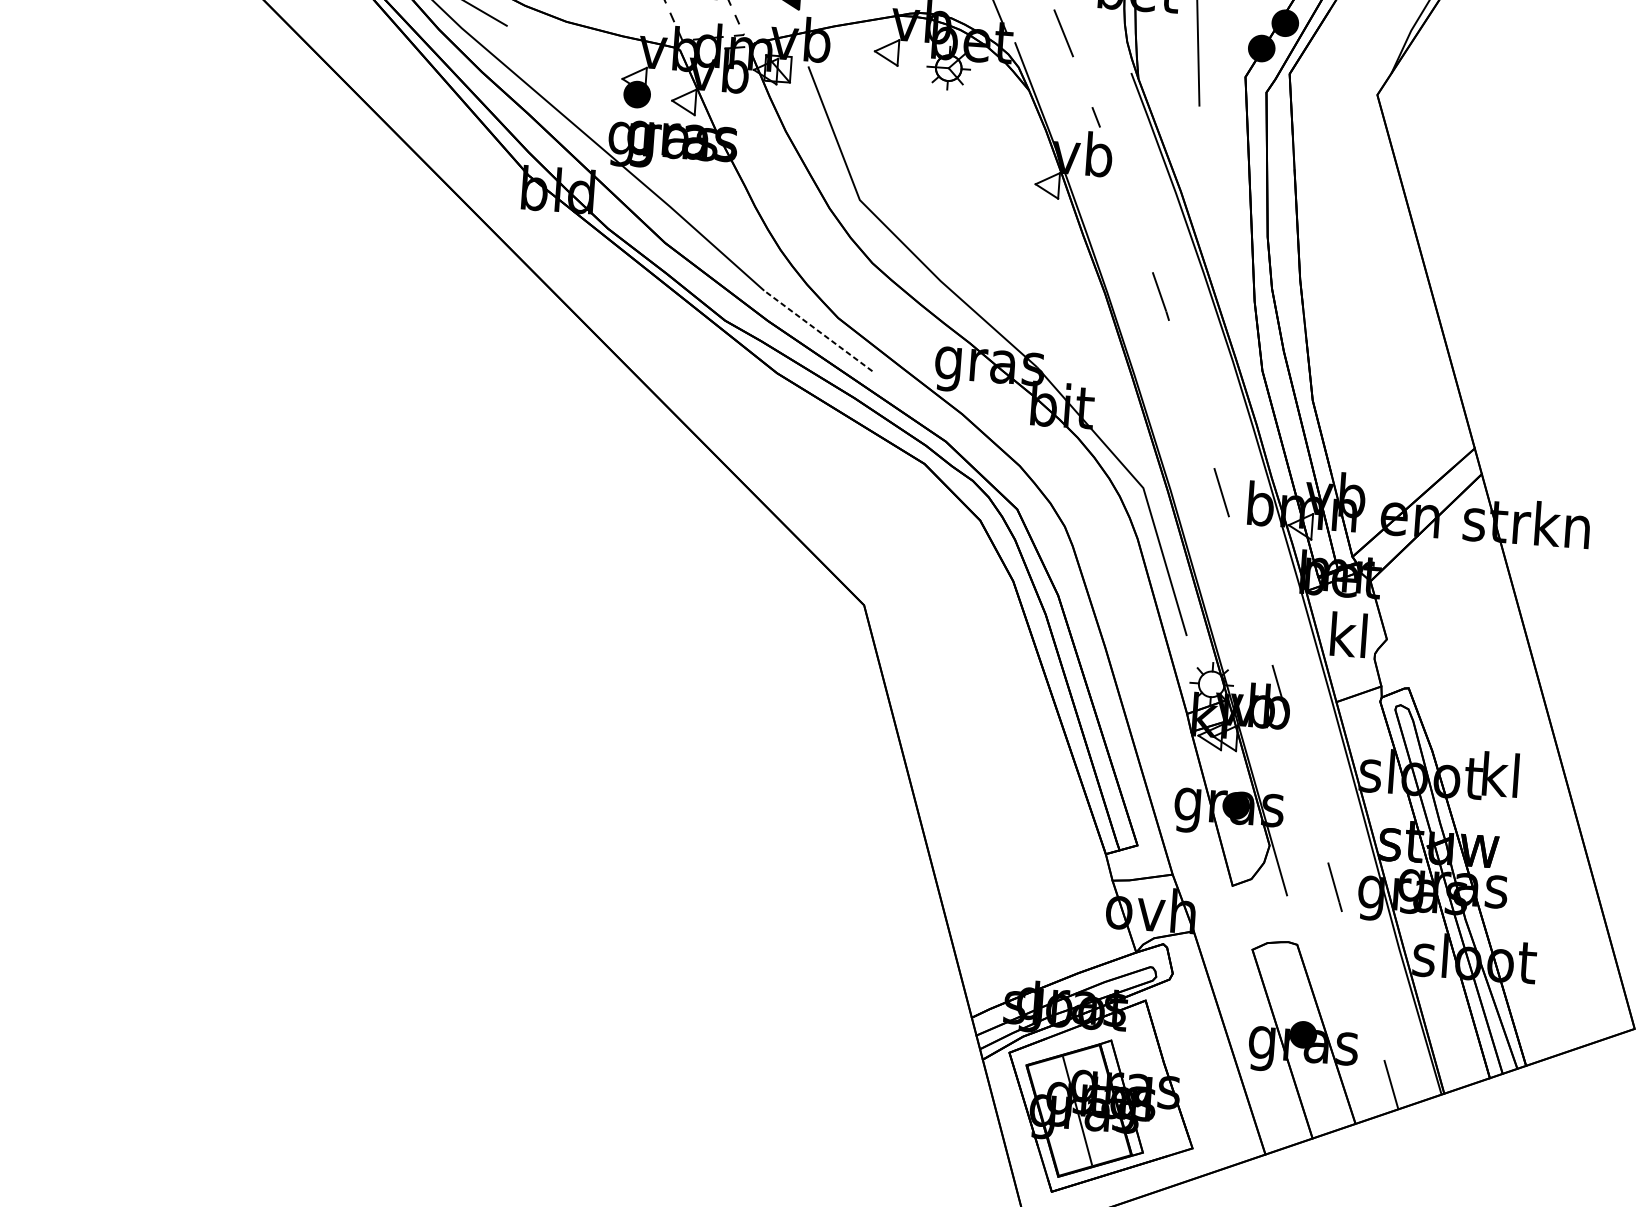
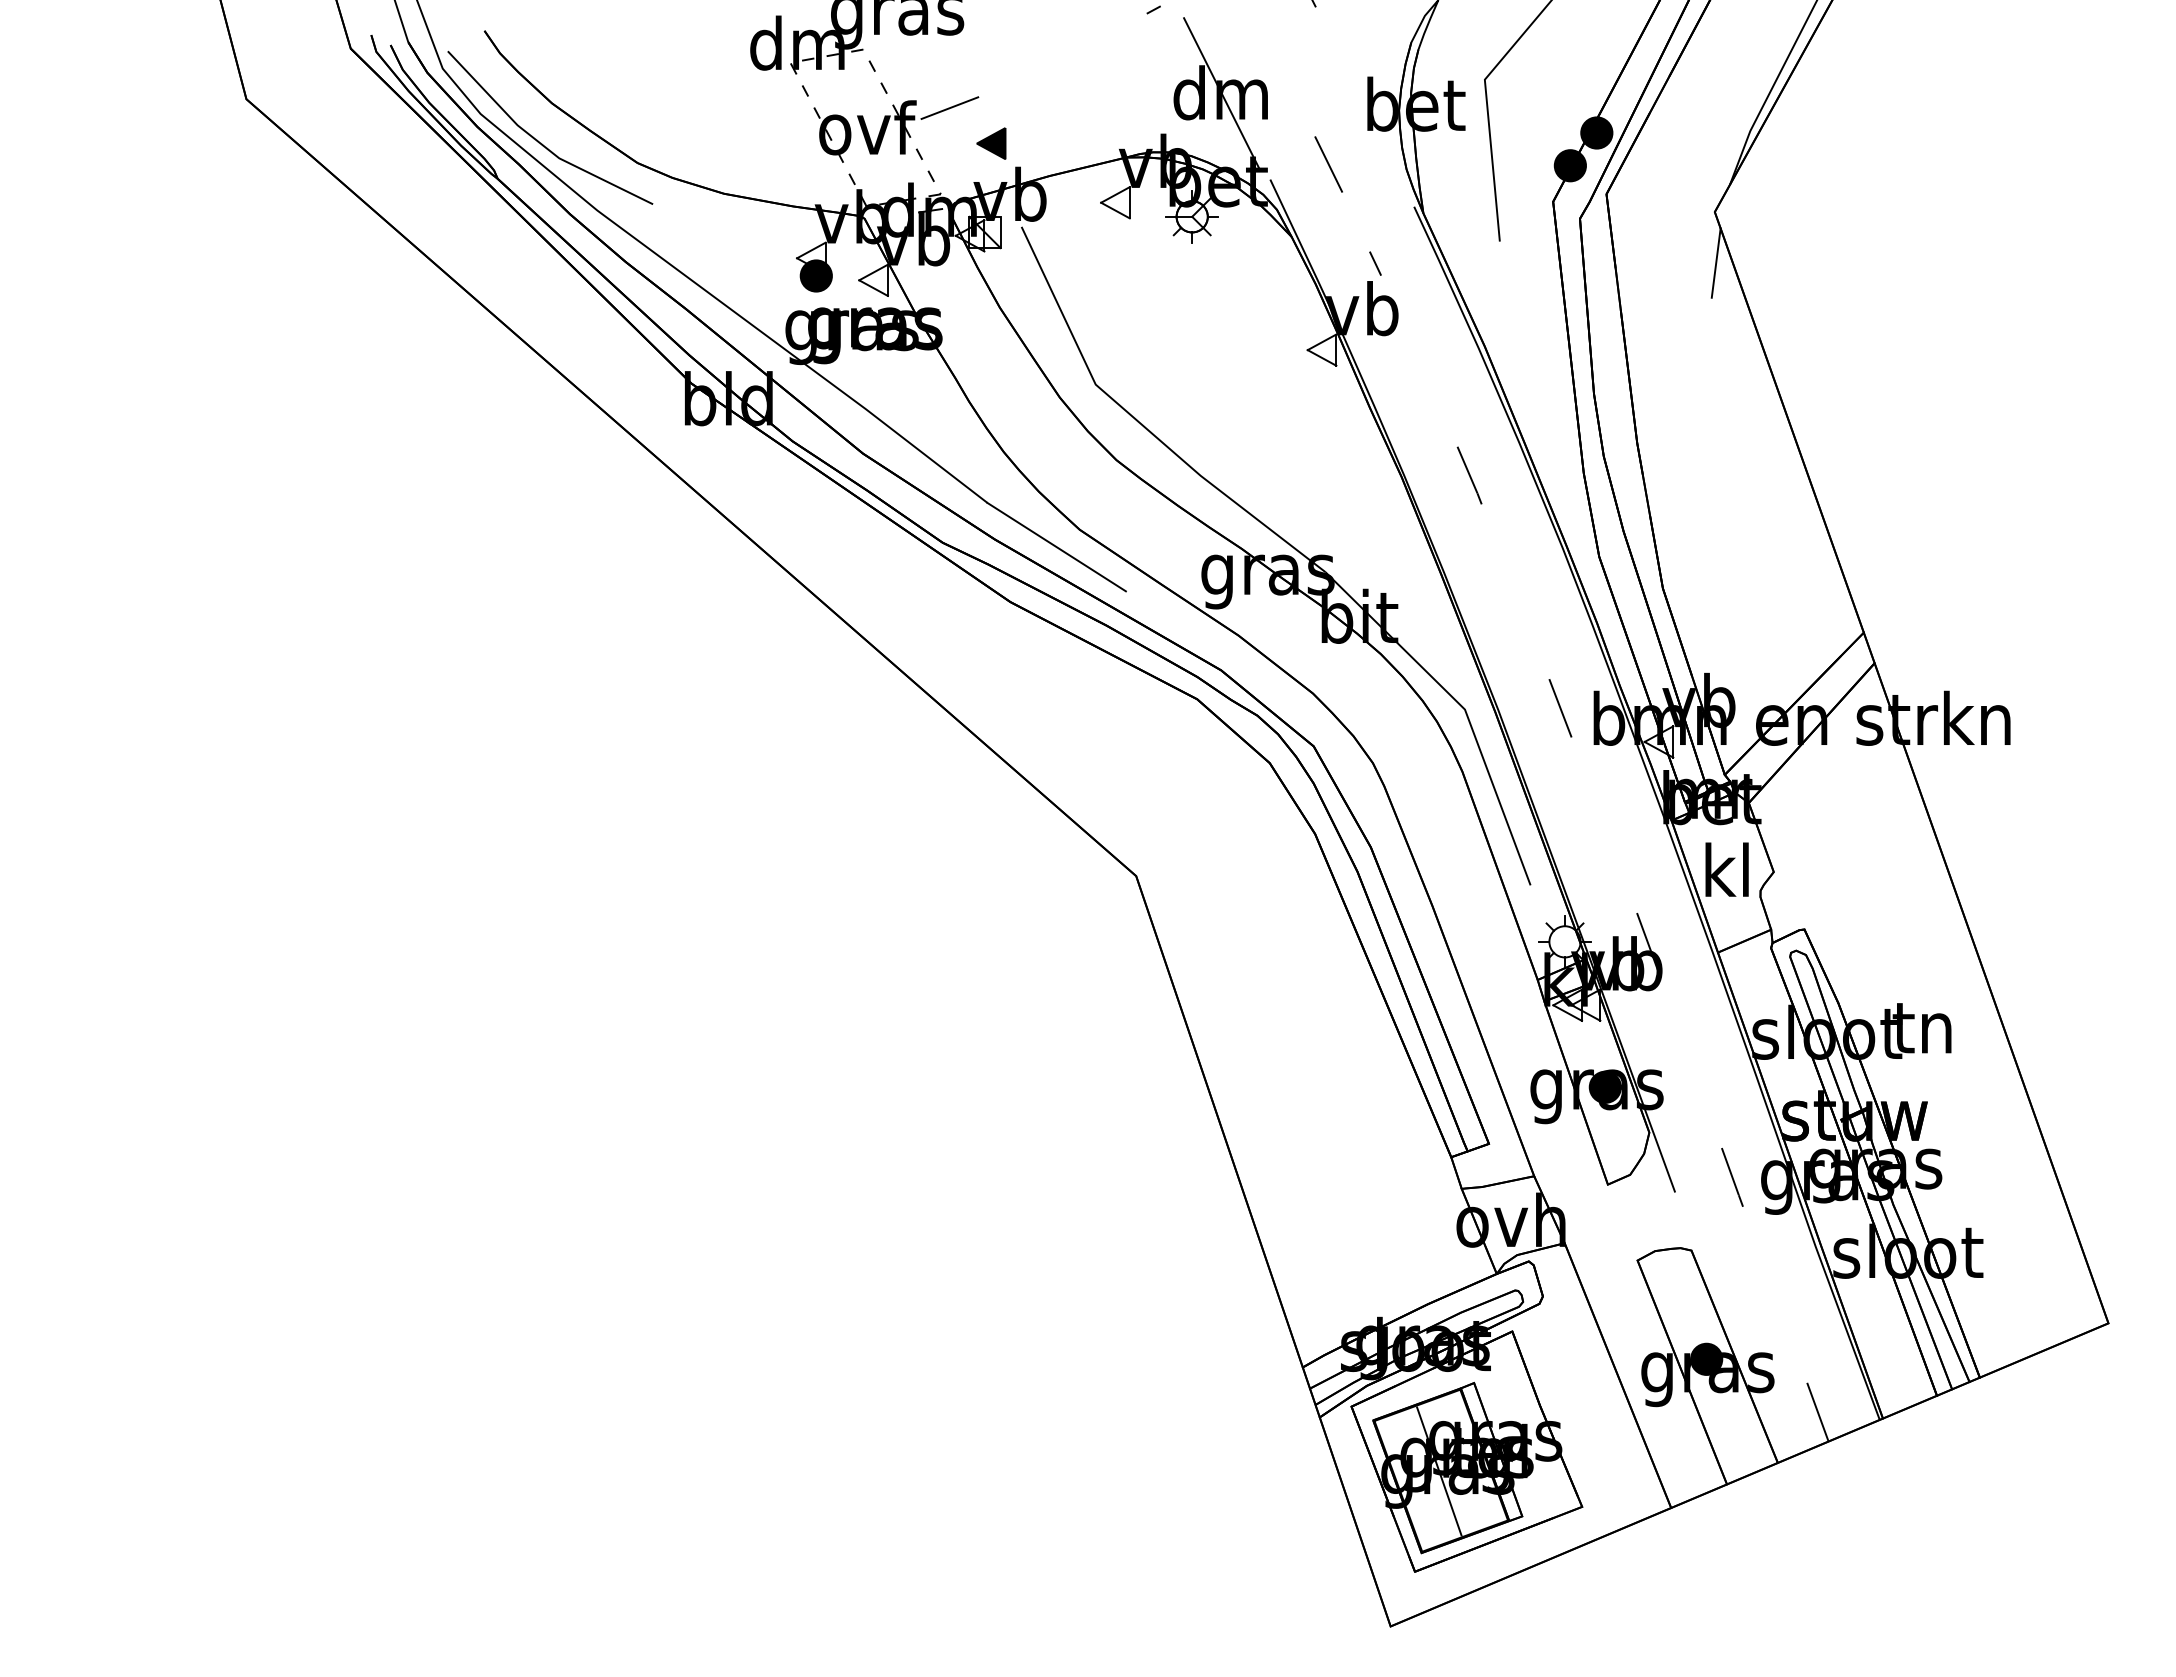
line: (1374, 136) -> (1715, 262), added
line: (818, 330) -> (1056, 546), dashed -> solid
text: (1498, 774) -> (1921, 1026), kl -> tn

